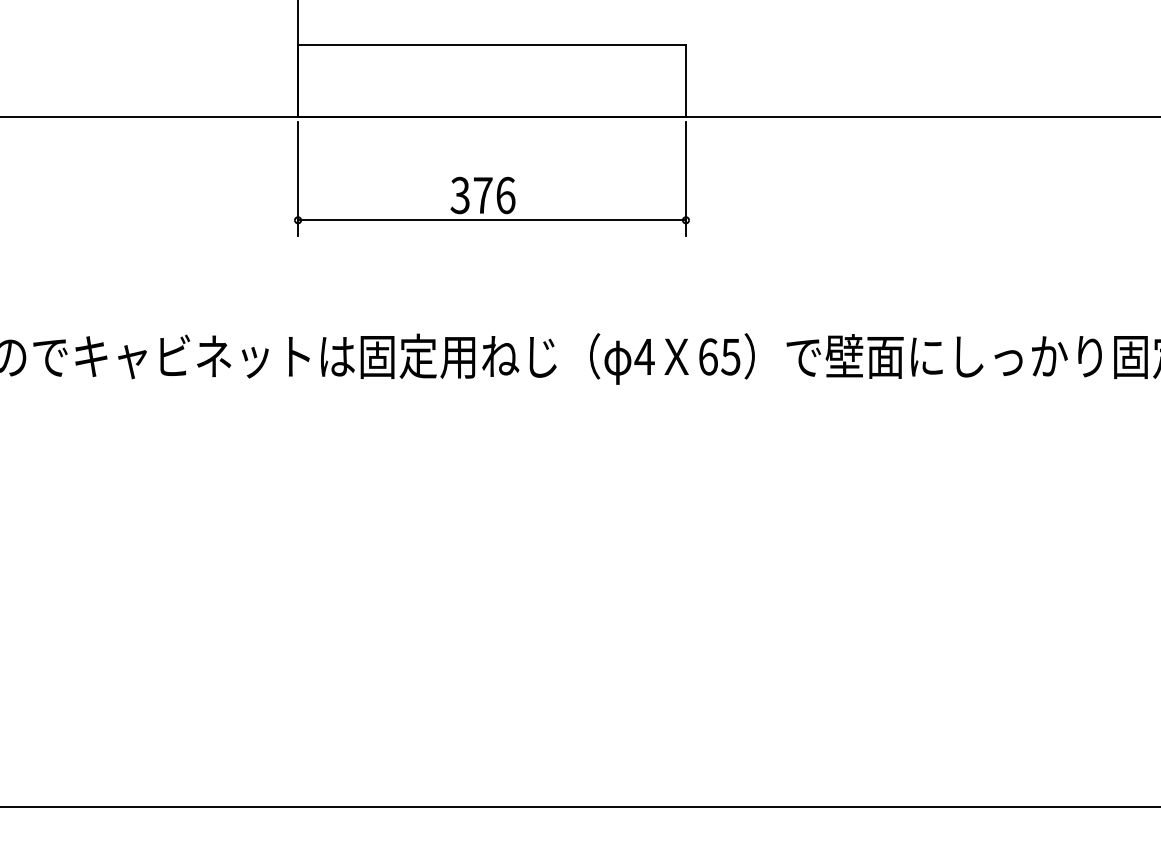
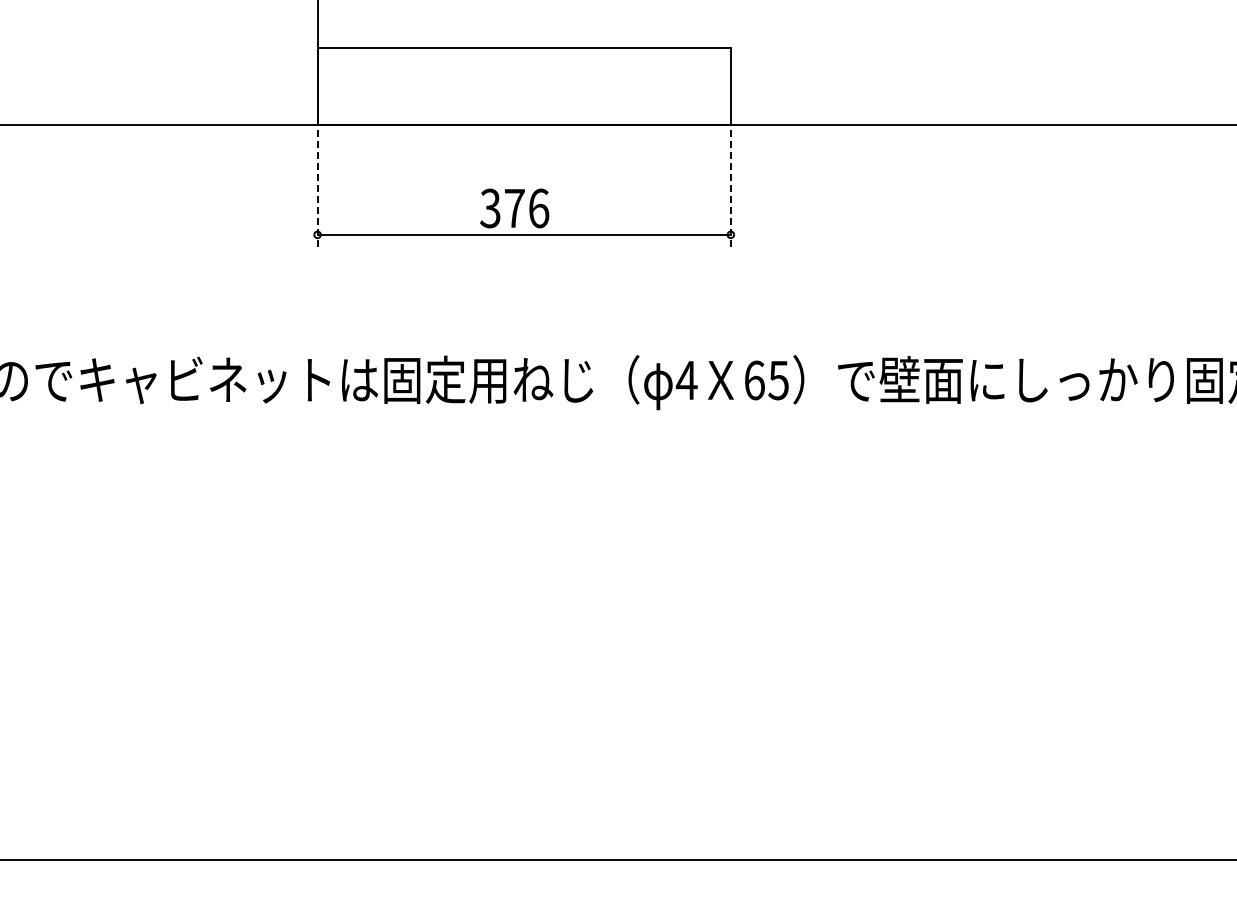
line: (297, 179) -> (317, 191), solid -> dashed
line: (685, 179) -> (730, 191), solid -> dashed

